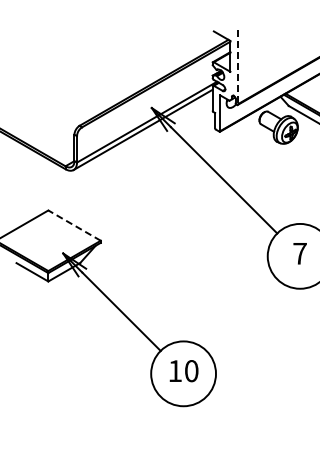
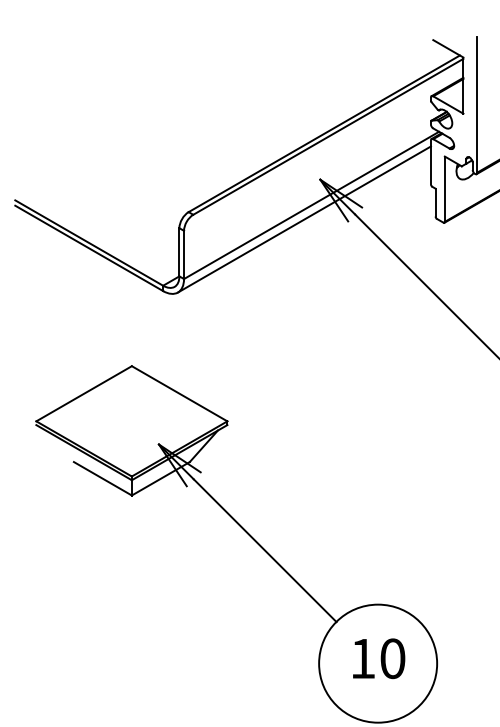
line: (238, 67) -> (478, 105), dashed -> solid
line: (74, 225) -> (179, 393), dashed -> solid

